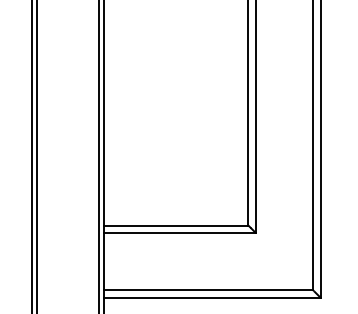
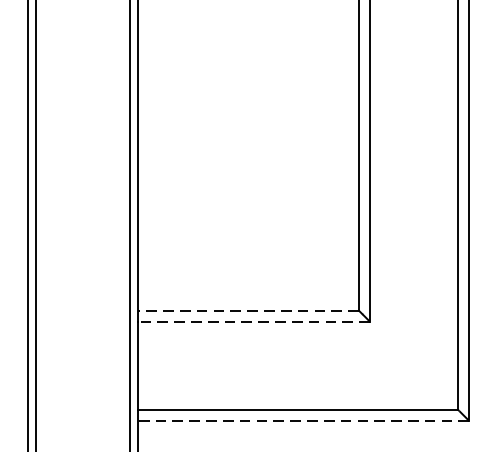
line: (175, 225) -> (247, 310), solid -> dashed
line: (179, 232) -> (253, 321), solid -> dashed
line: (211, 297) -> (302, 420), solid -> dashed

